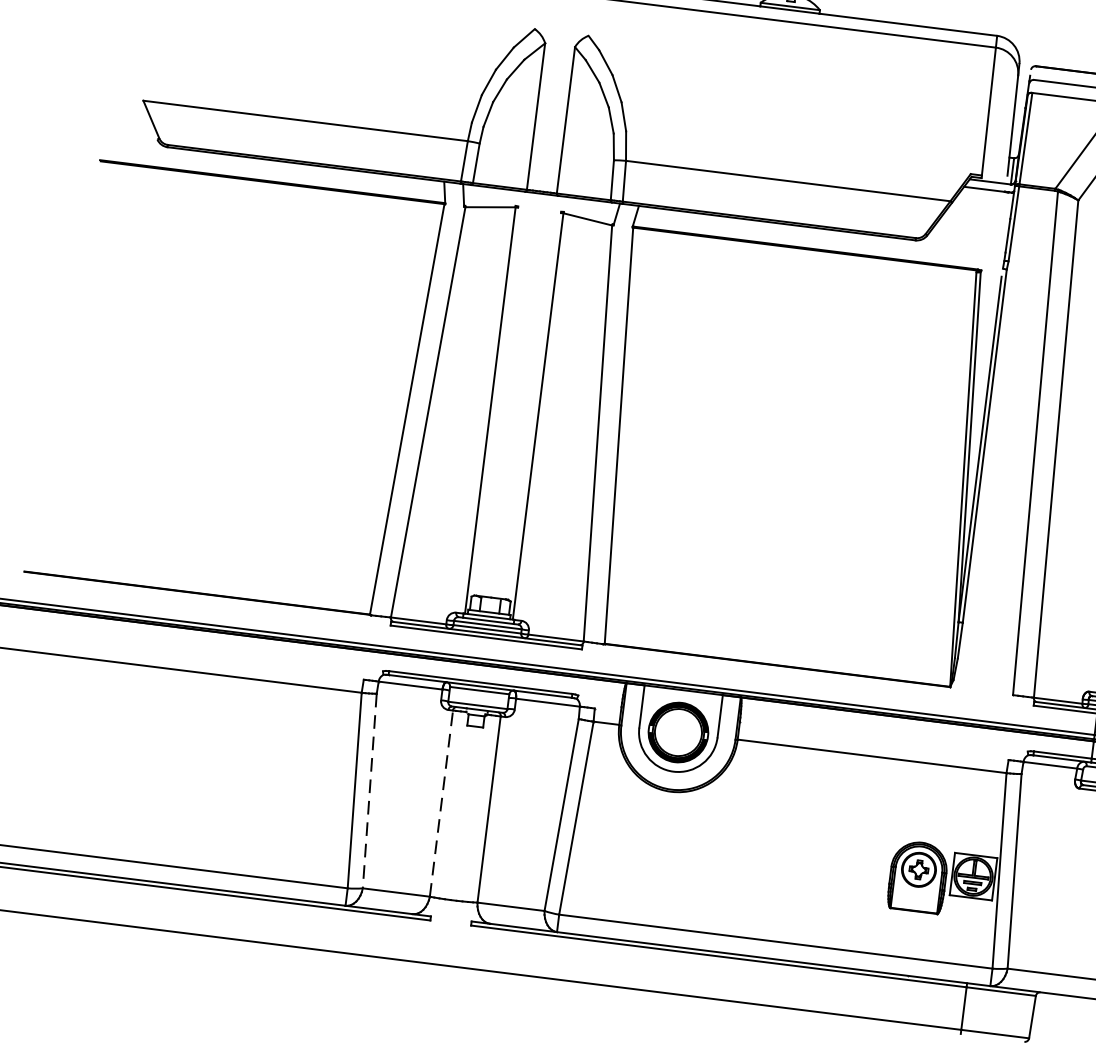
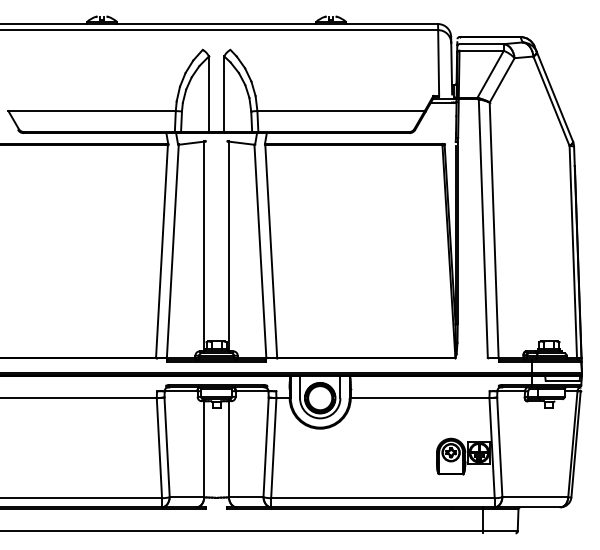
line: (370, 791) -> (167, 447), dashed -> solid
line: (441, 802) -> (204, 448), dashed -> solid

